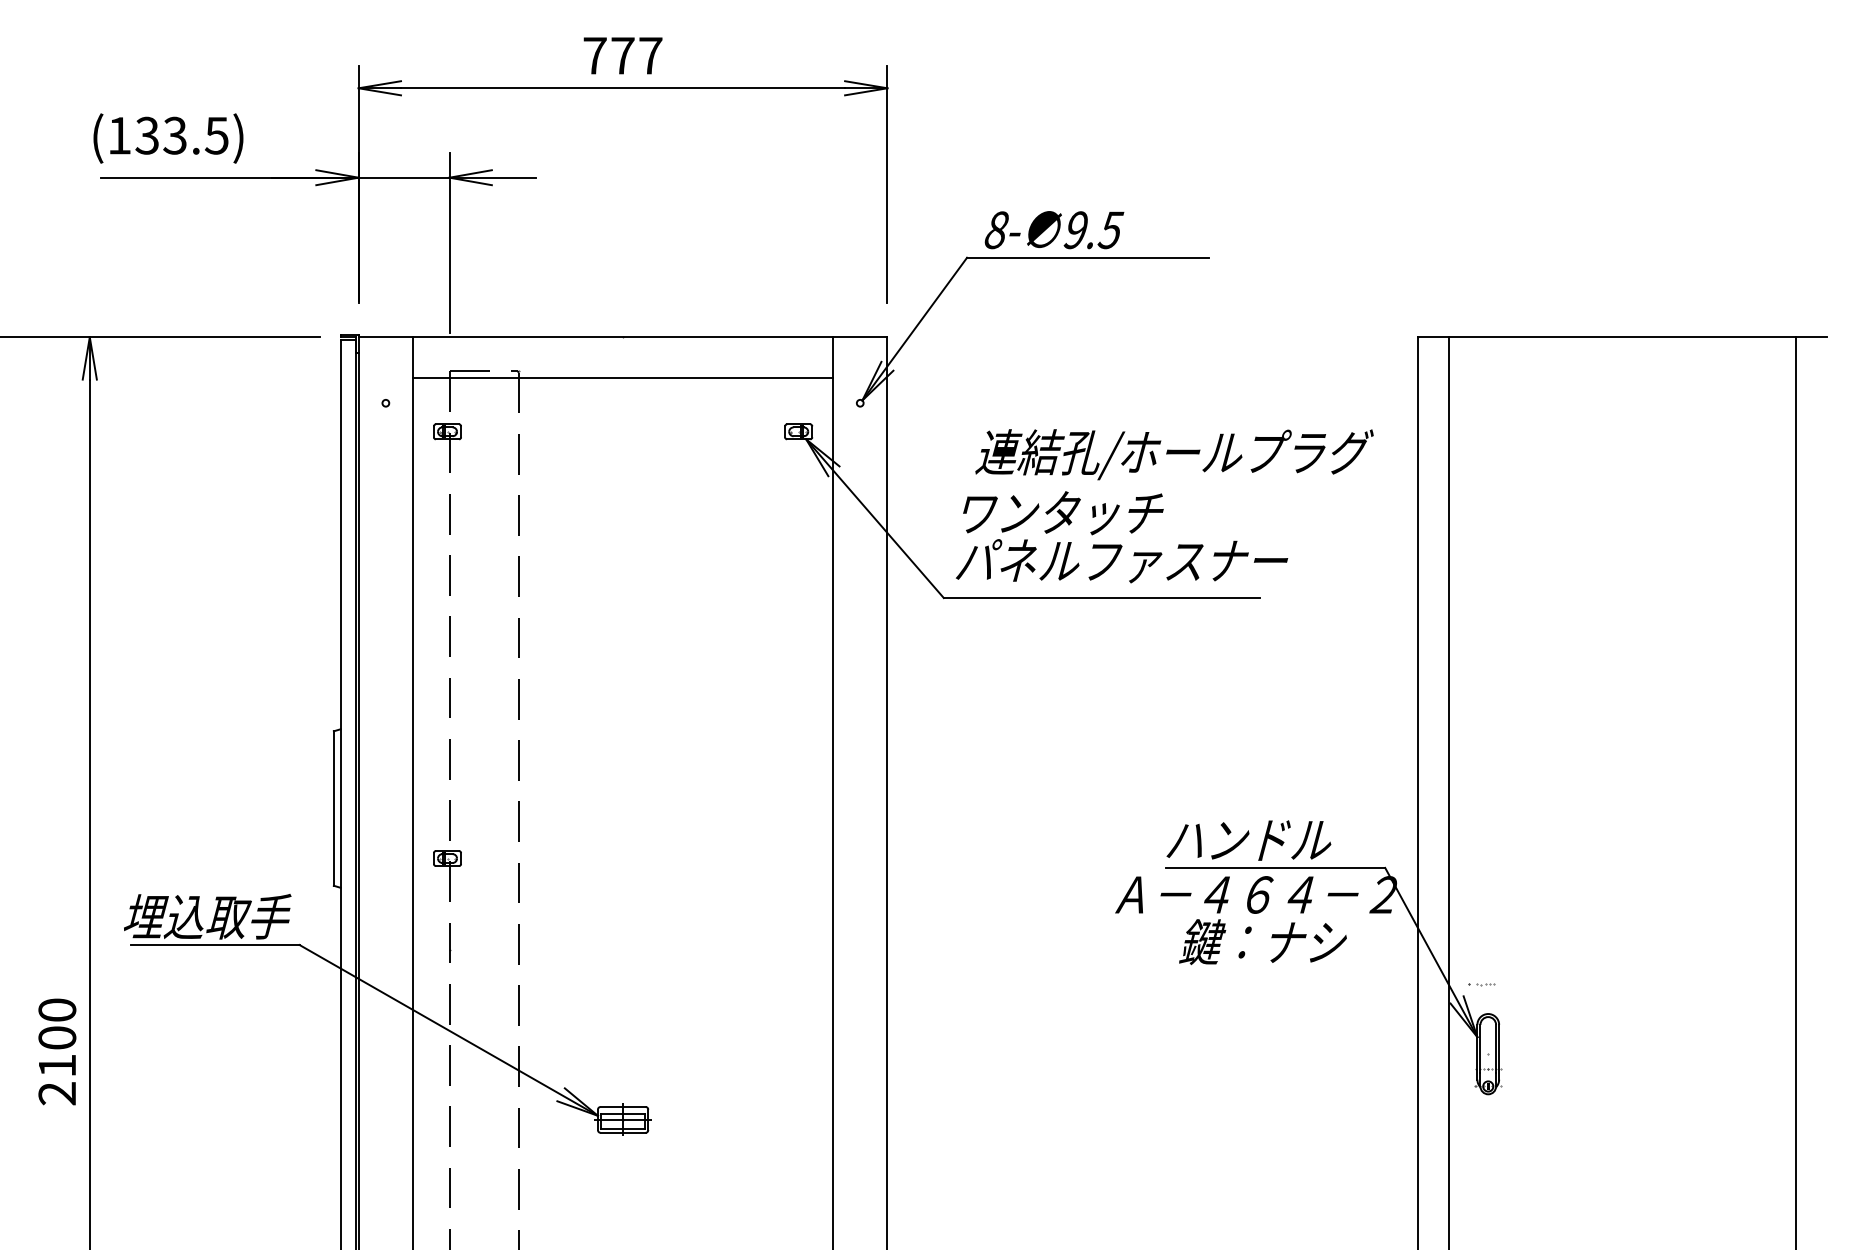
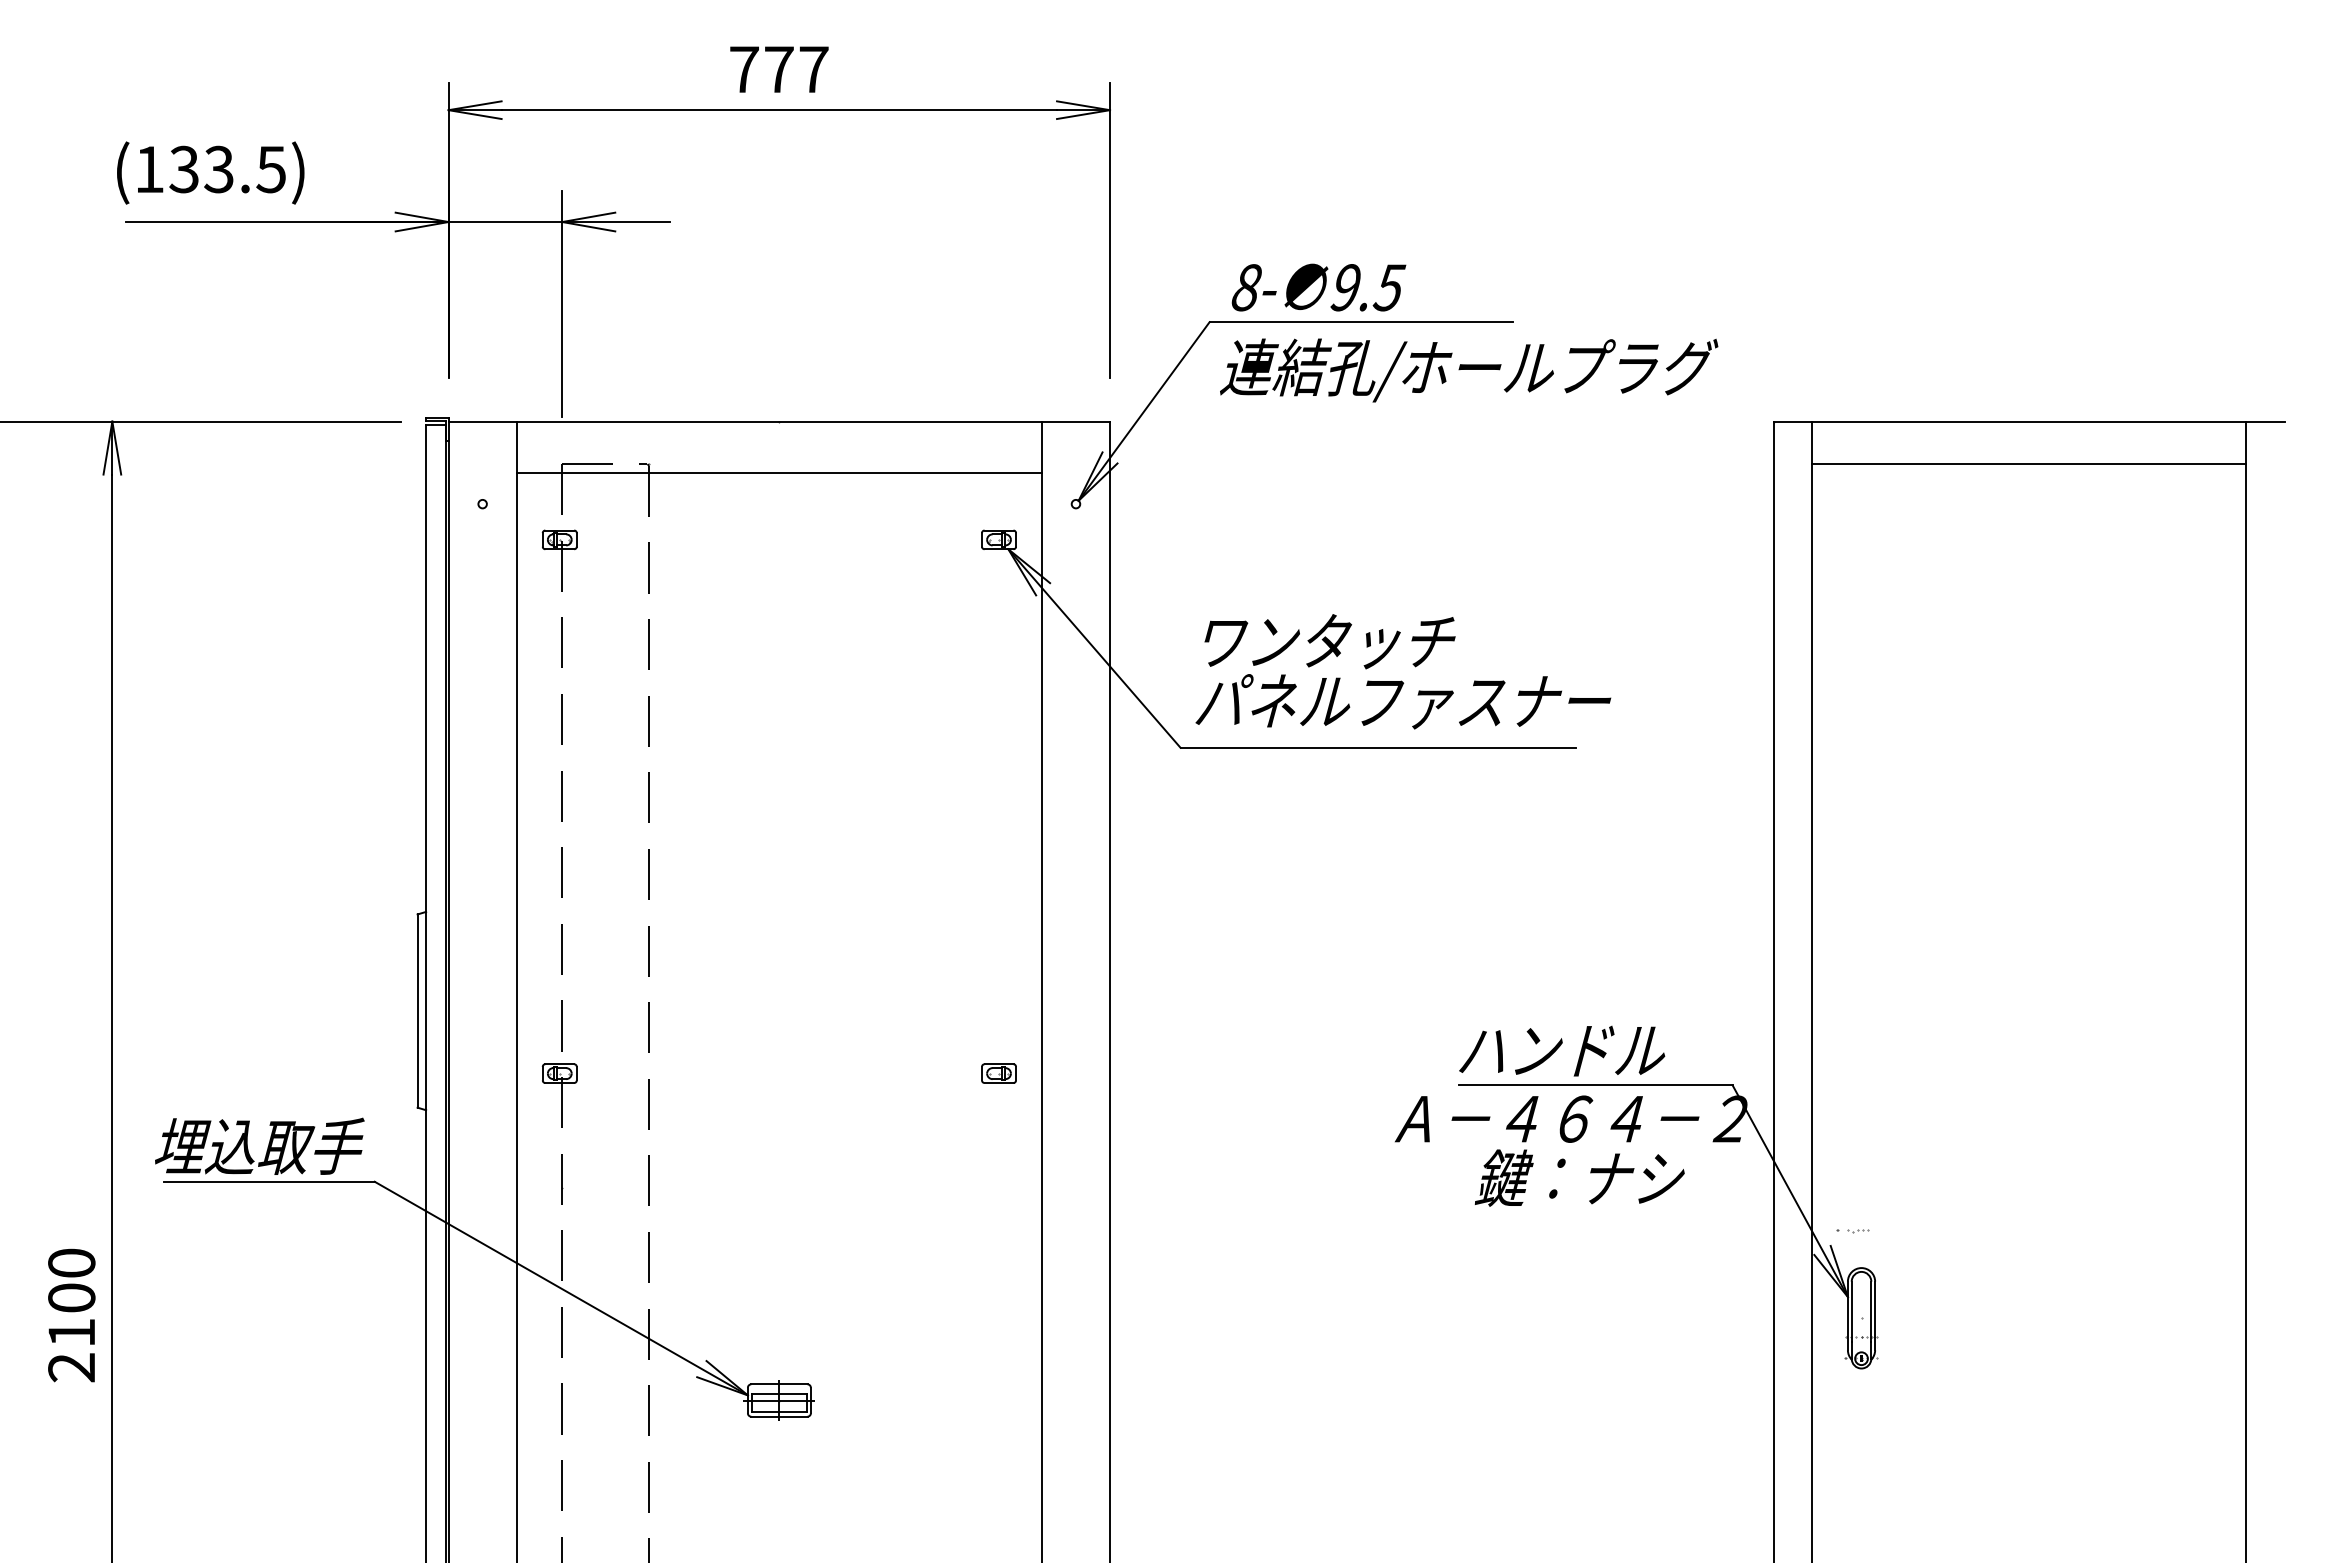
line: (1622, 371) -> (2029, 464), added
text: (1174, 454) -> (1469, 370), moved
part: (798, 858) -> (998, 1073), added

